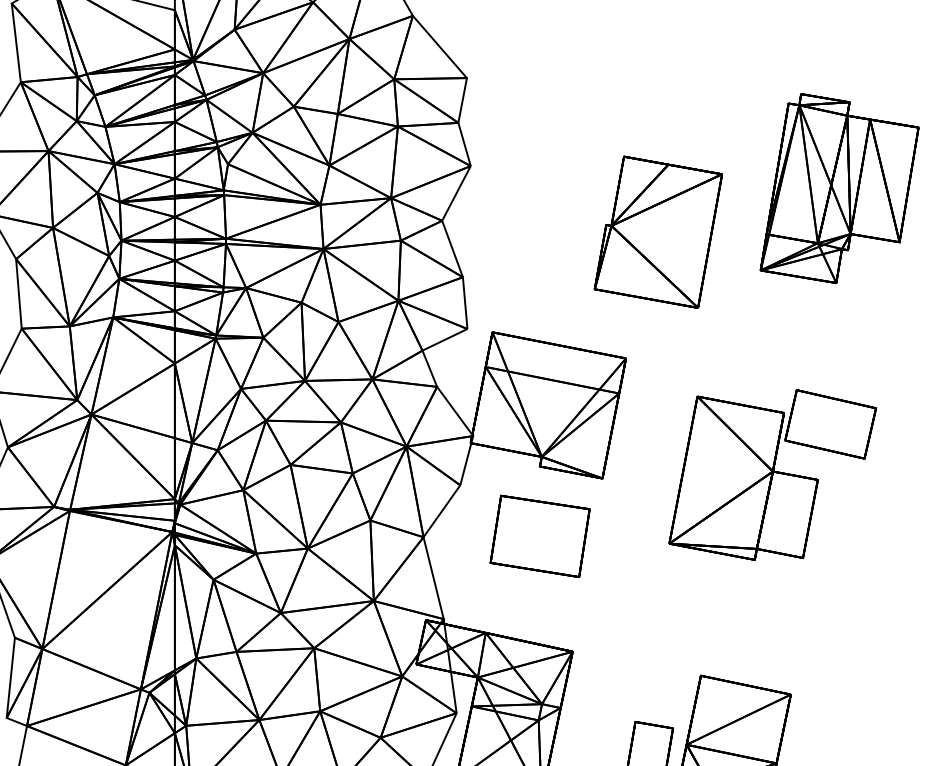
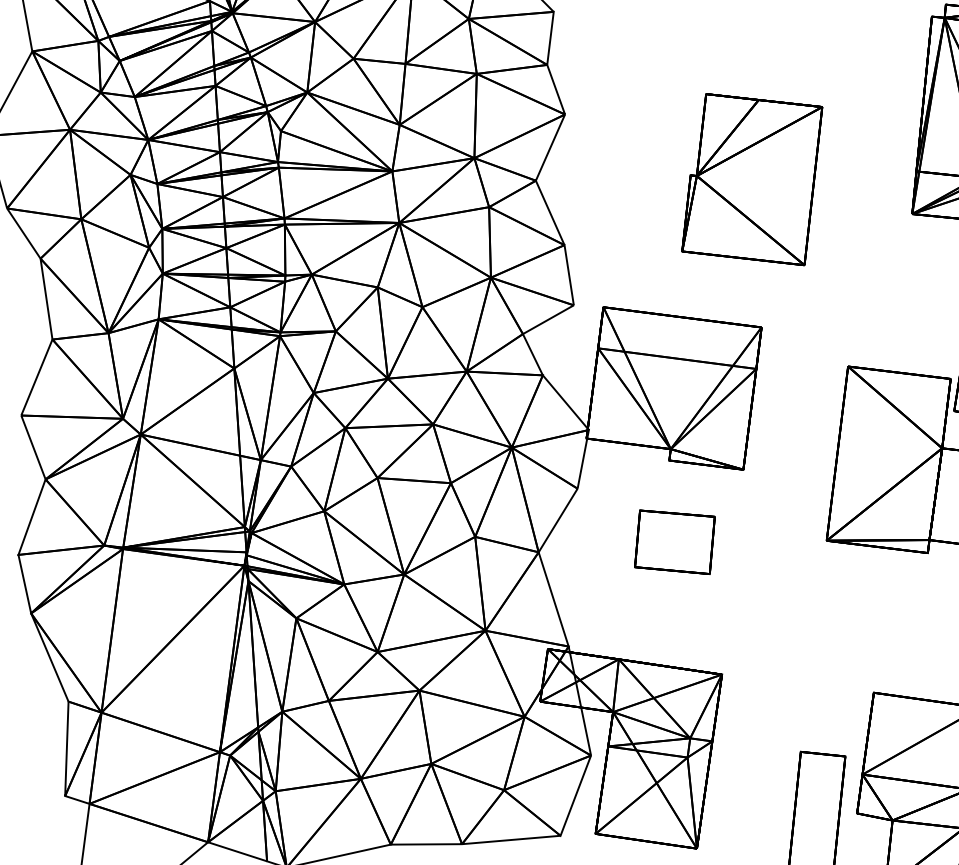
part: (657, 231) -> (751, 178), moved
part: (539, 536) -> (674, 542), size x0.71

